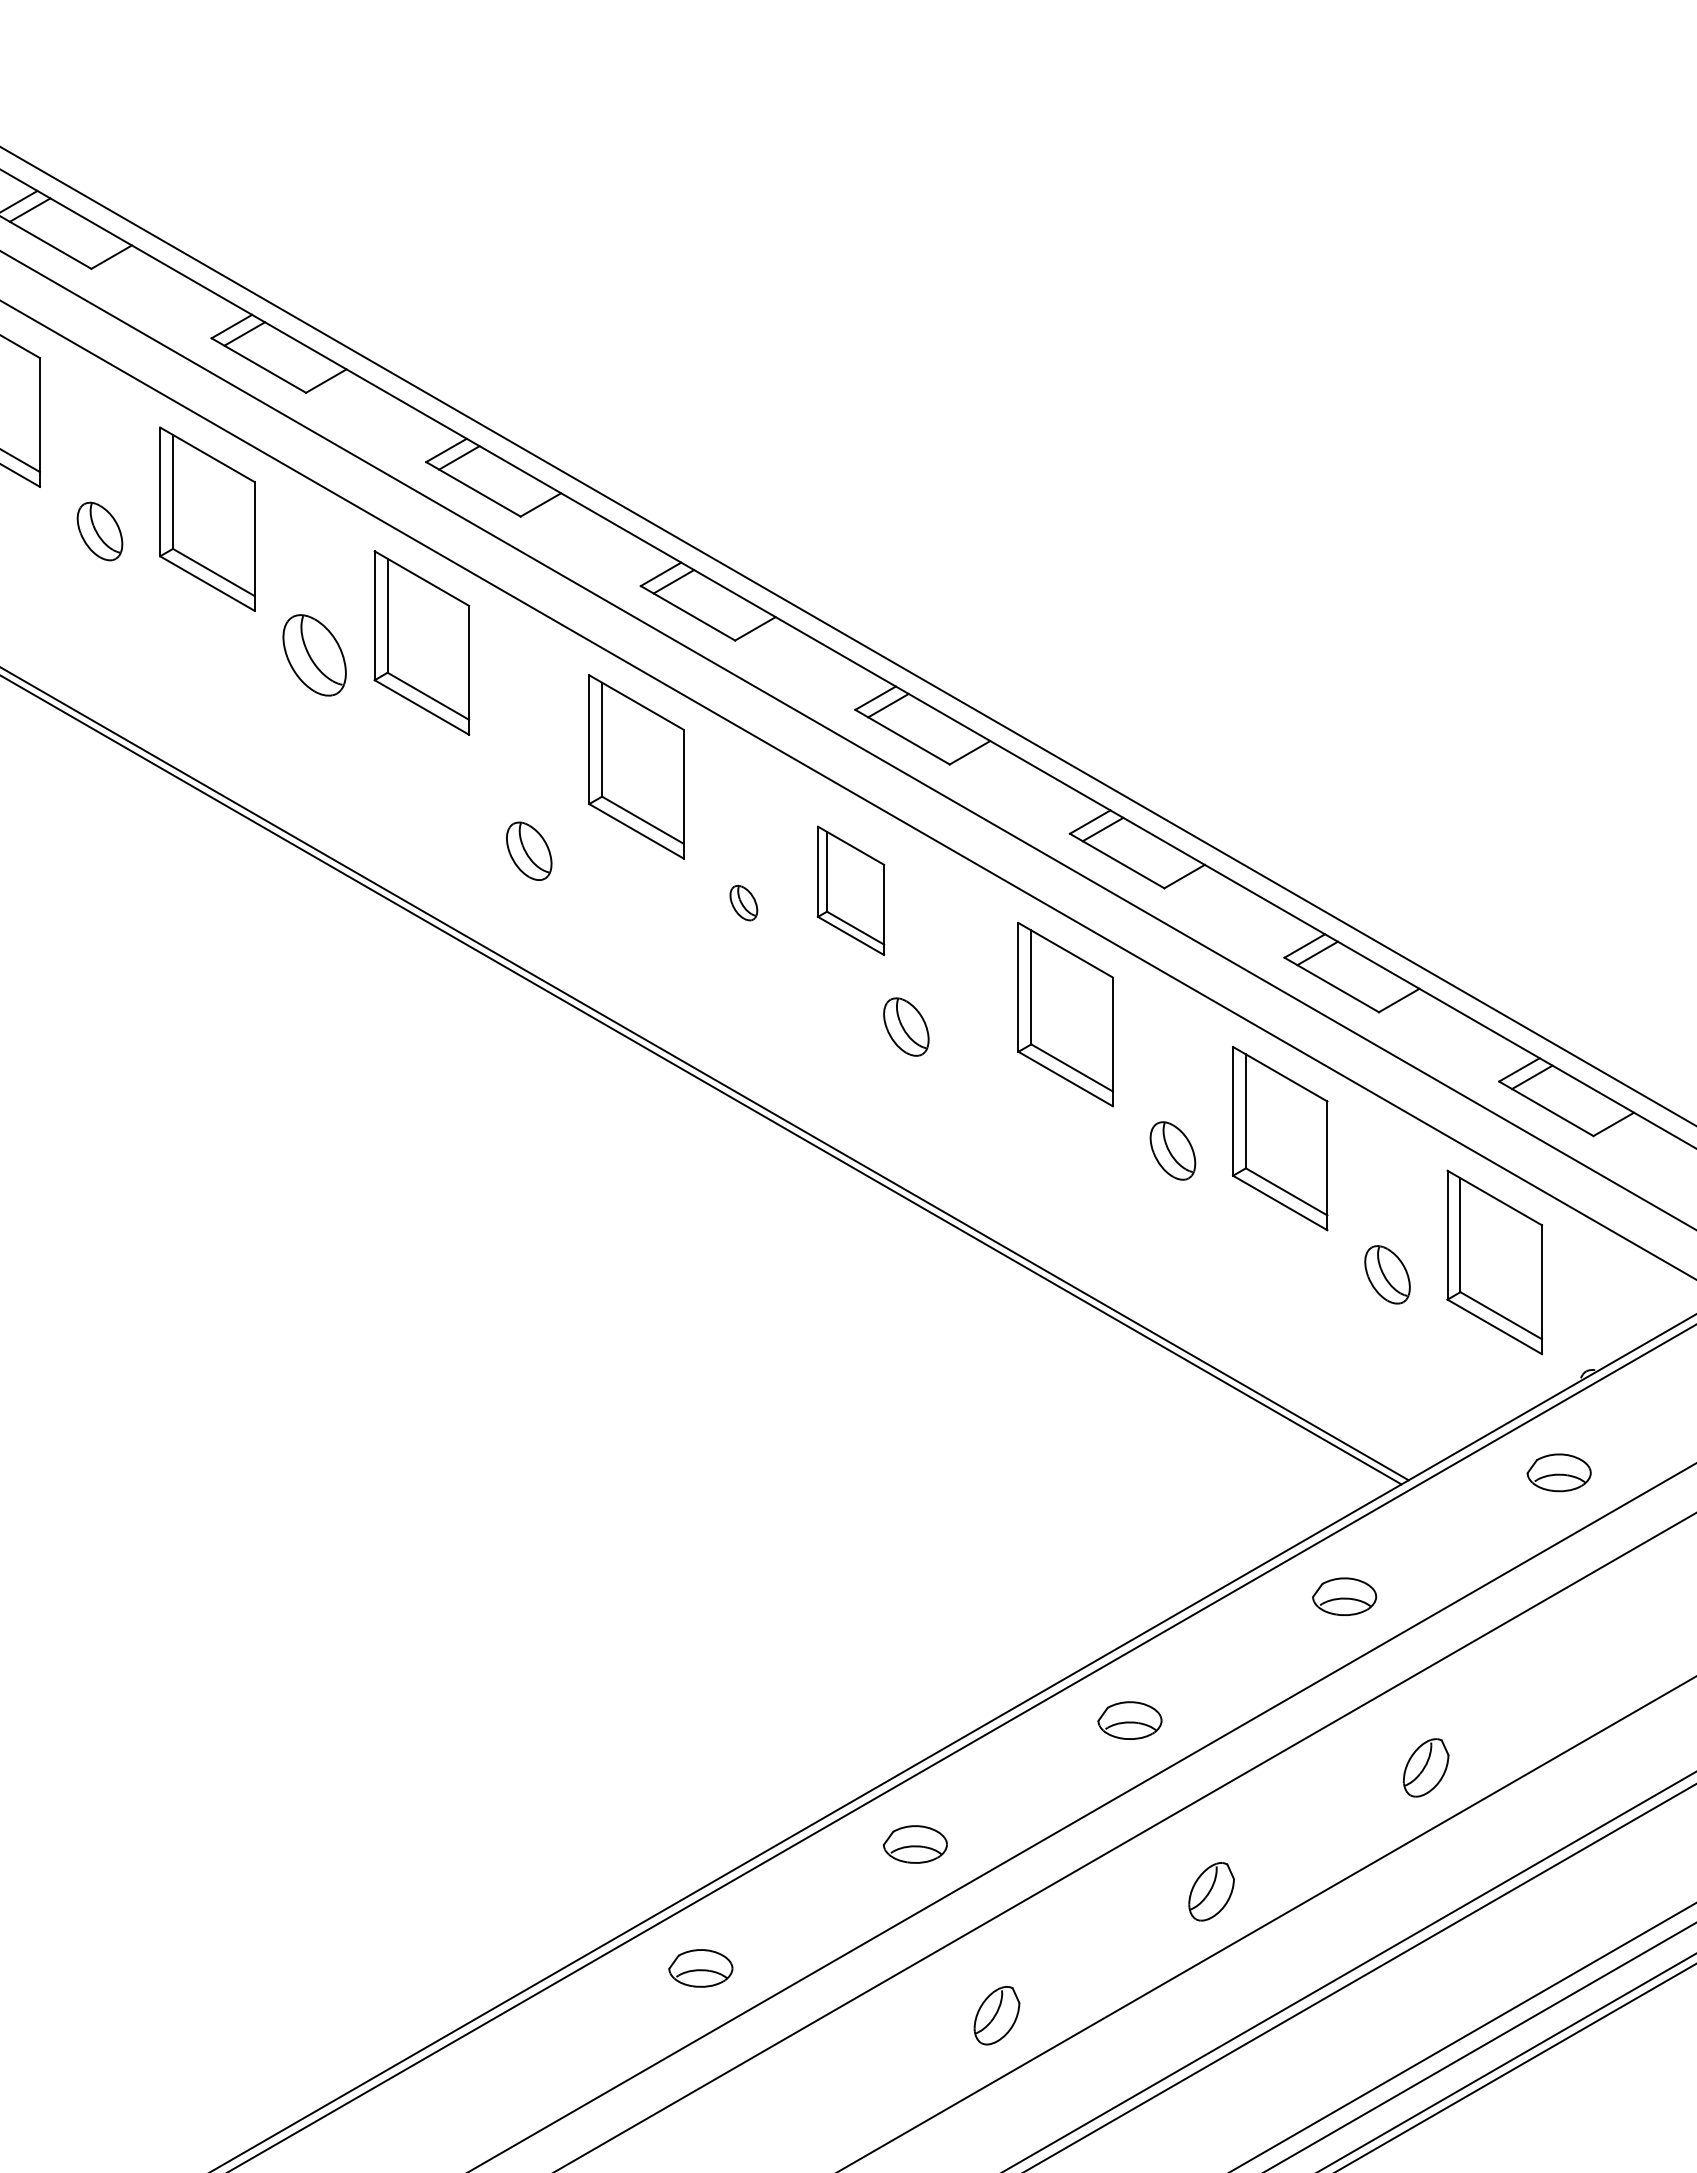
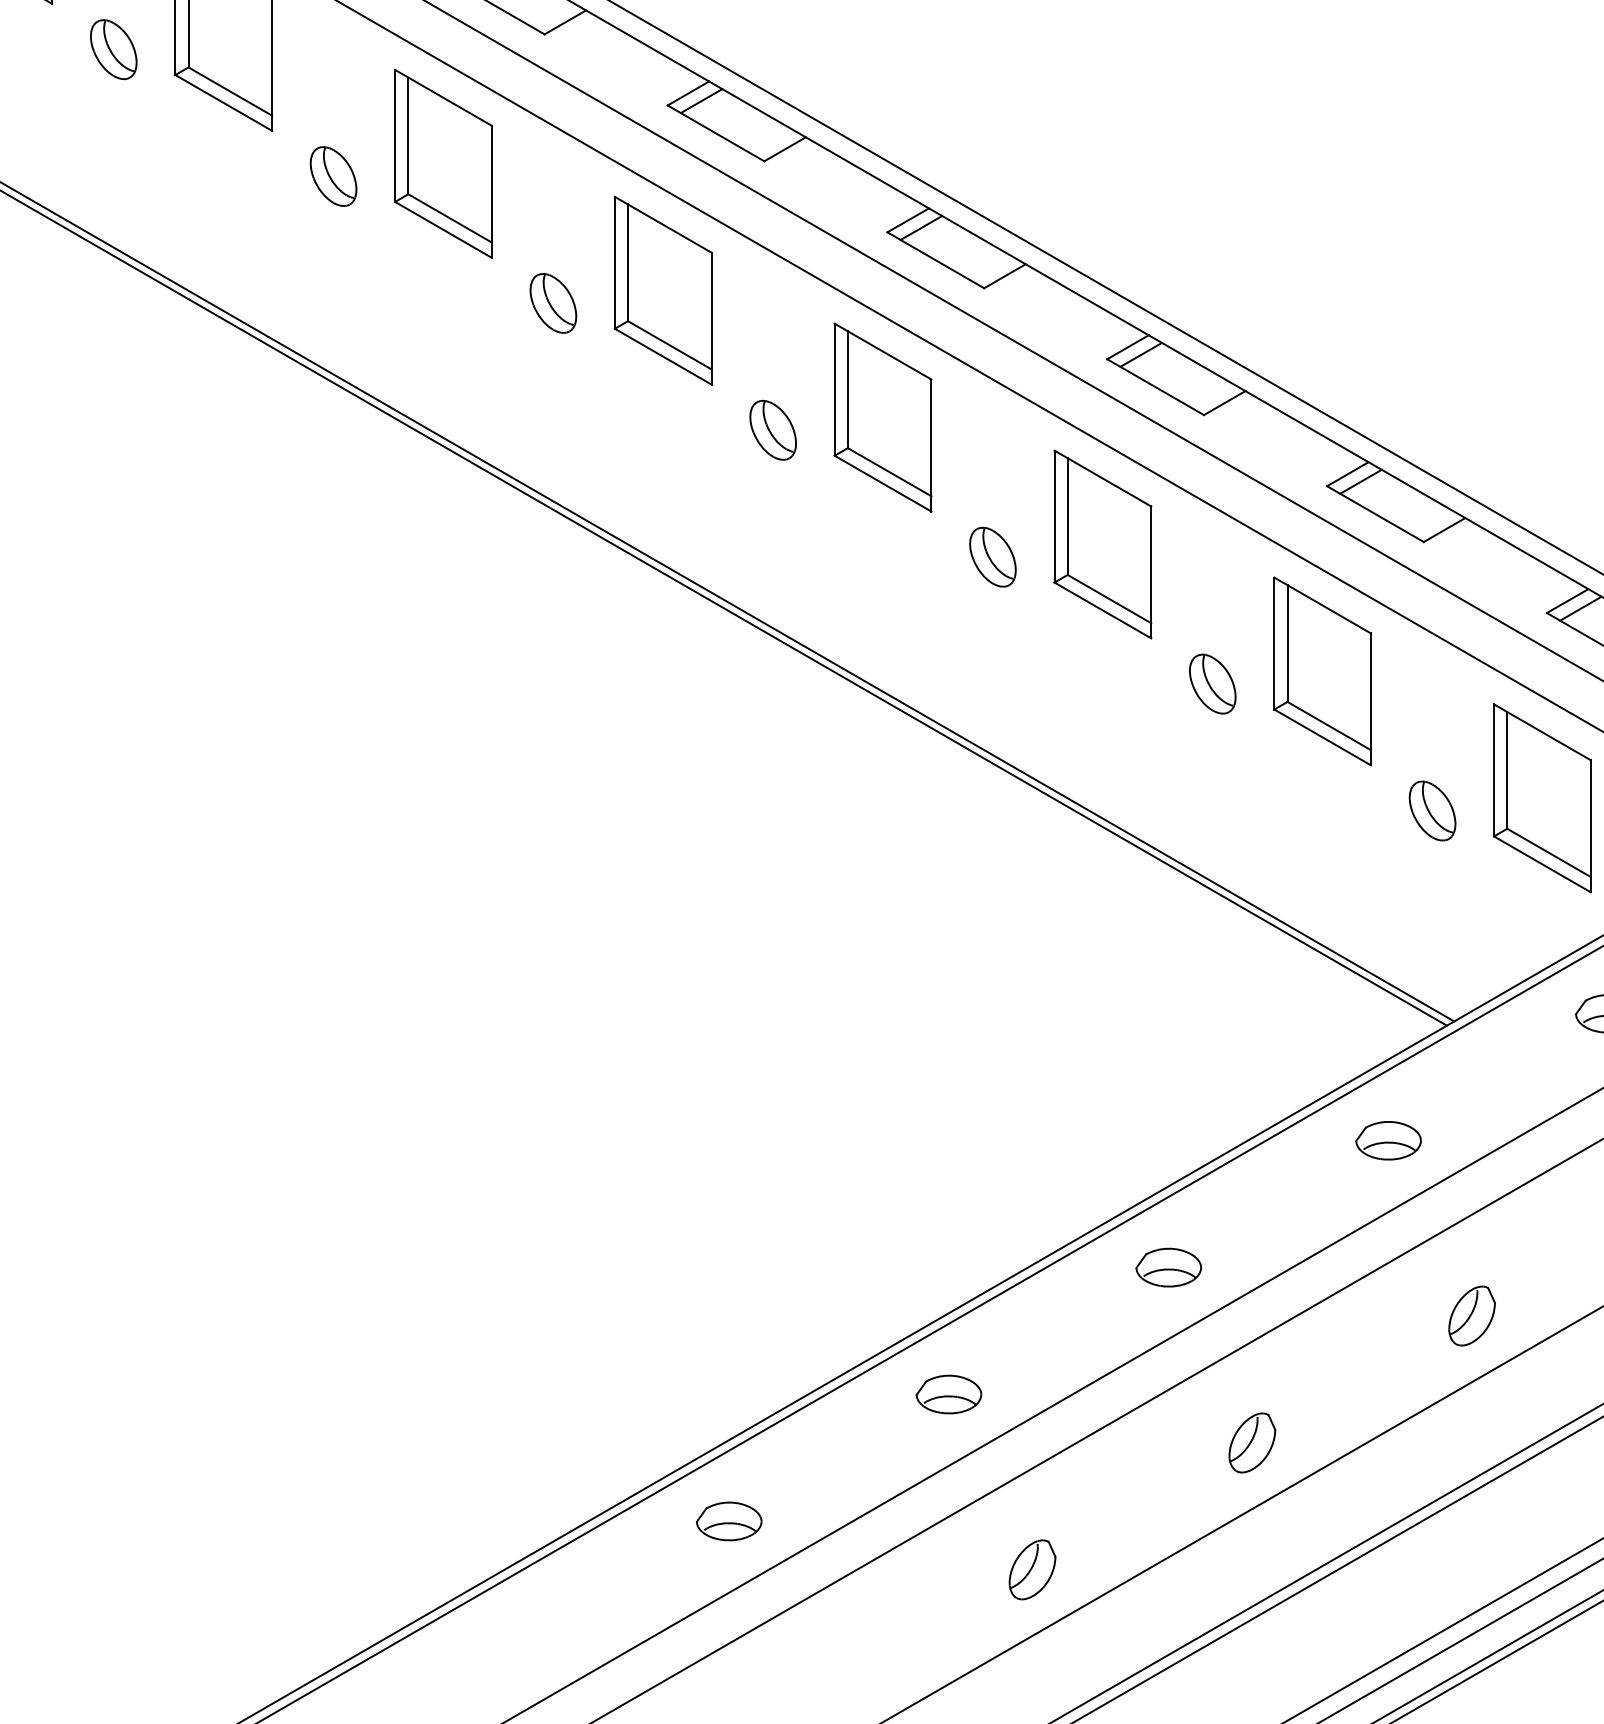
part: (314, 655) -> (333, 176), size x0.71
part: (529, 850) -> (553, 302), moved
part: (850, 890) -> (882, 417), size x1.43
part: (743, 902) -> (772, 429), size x1.67
part: (906, 1026) -> (993, 556), moved

